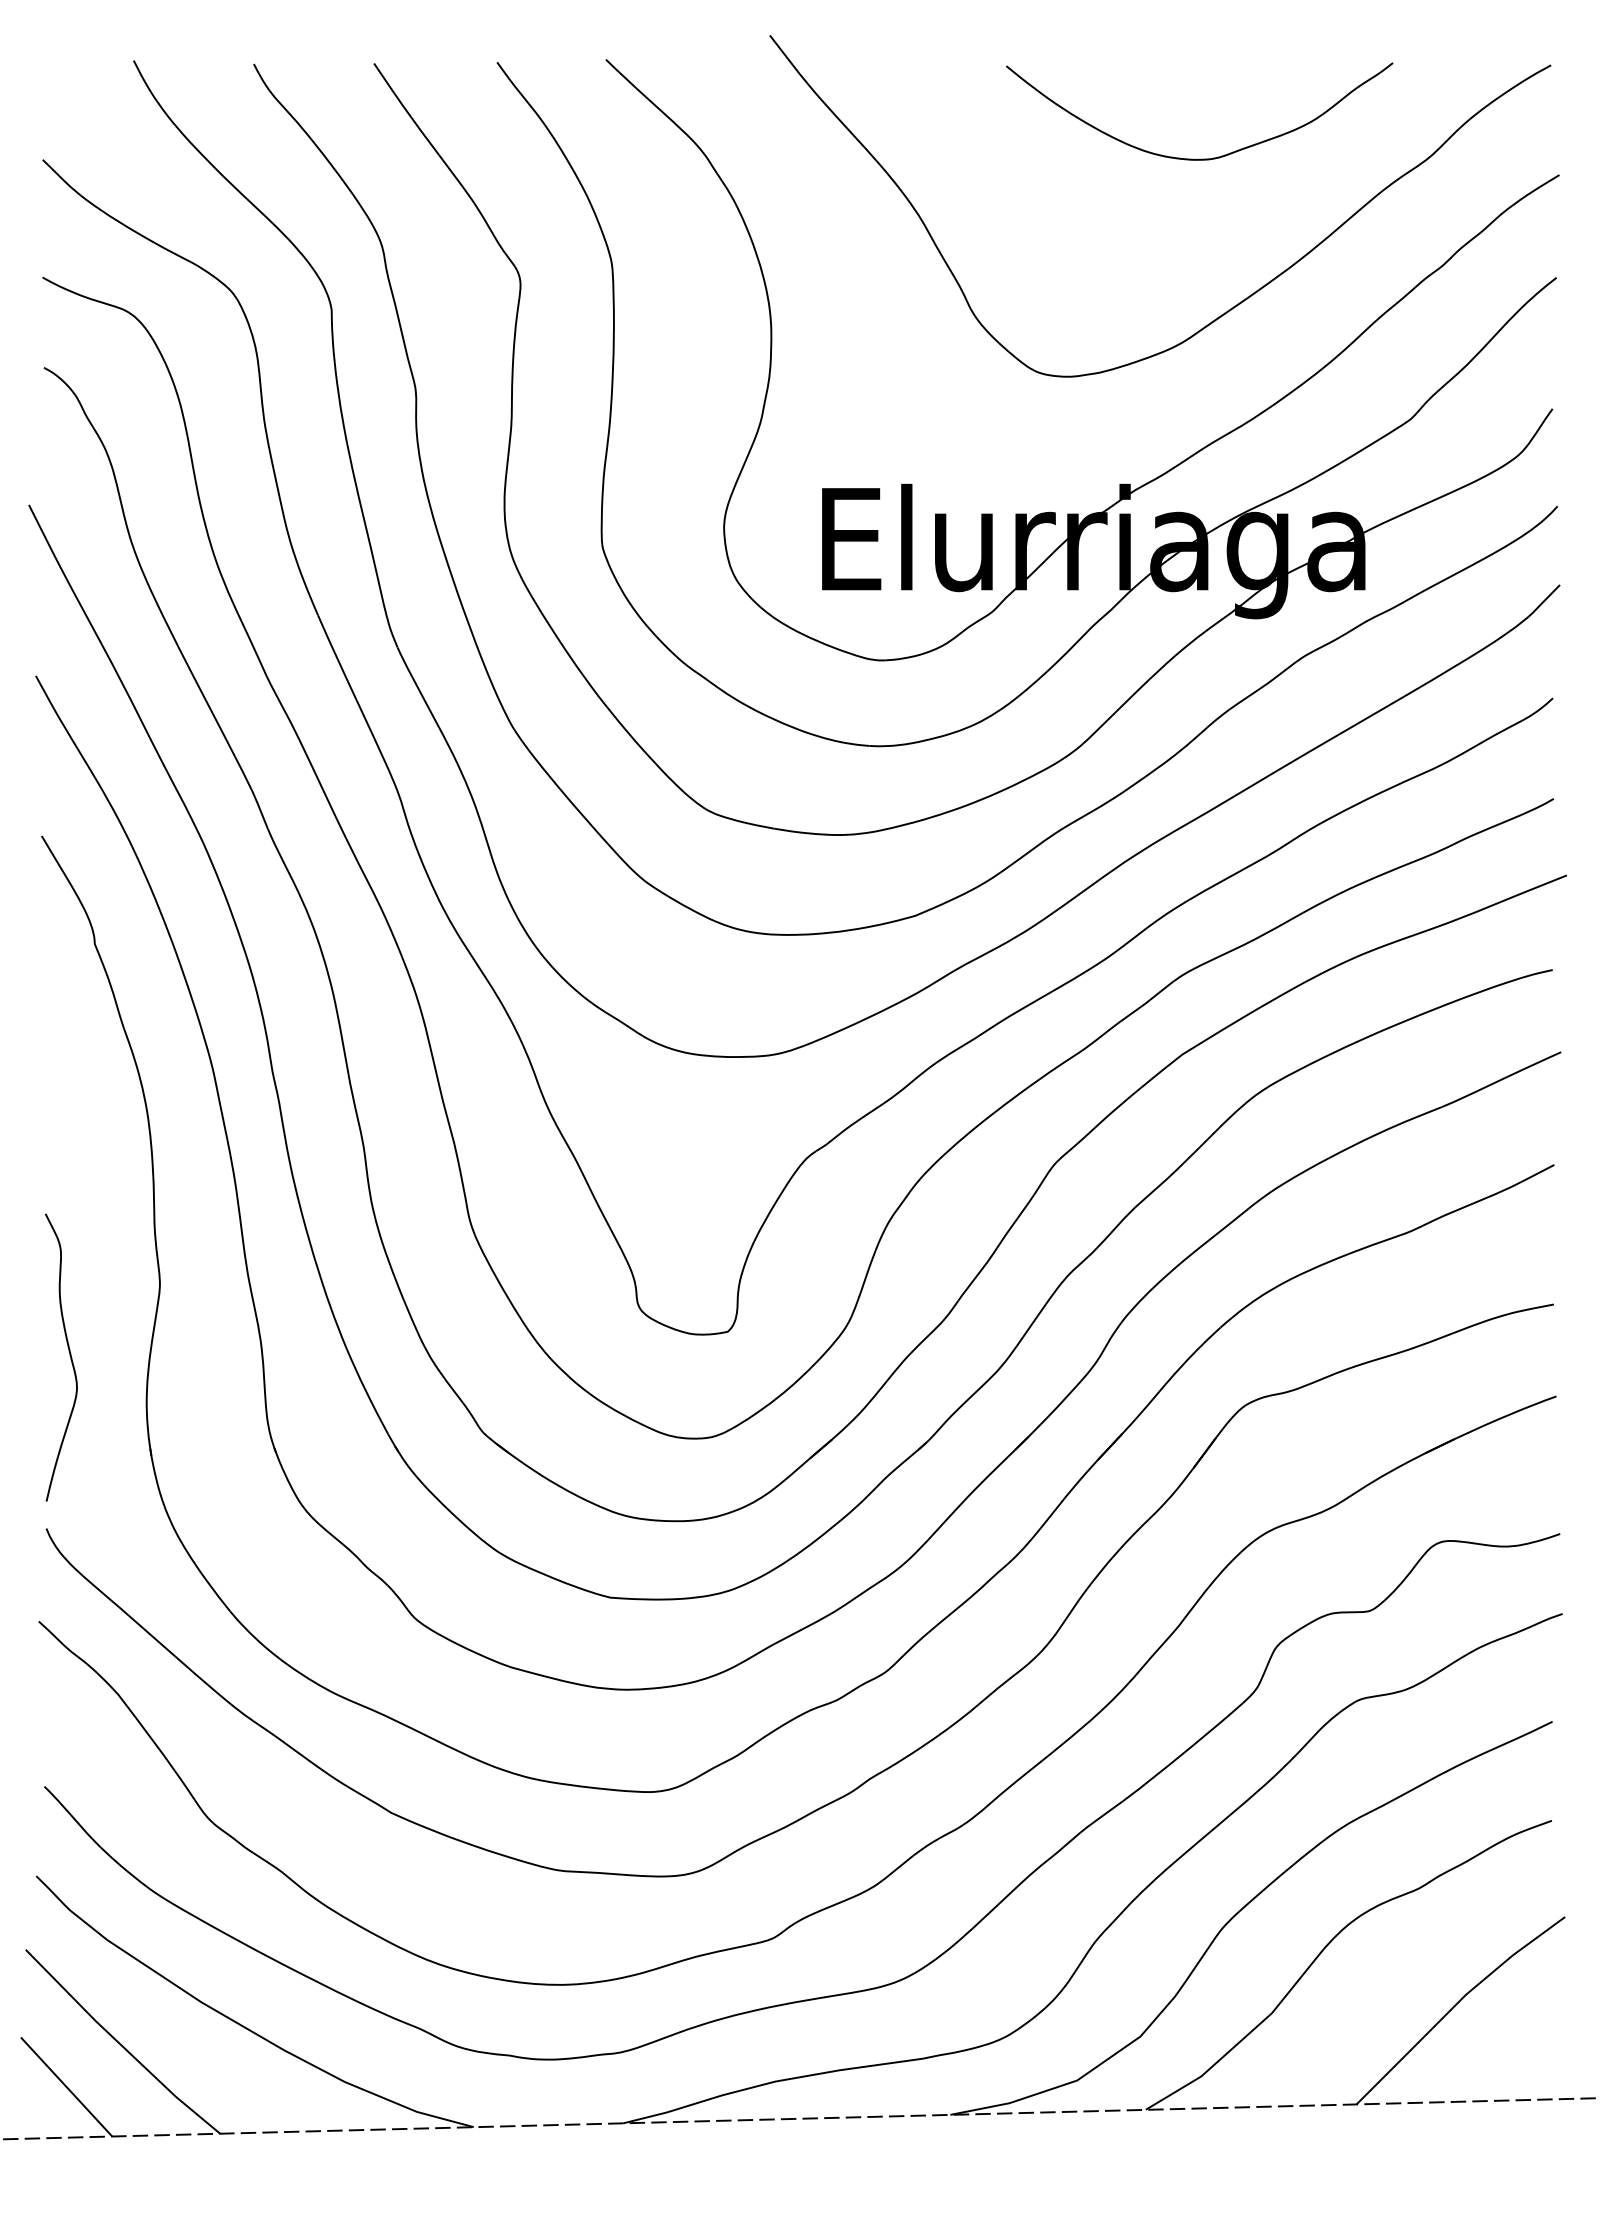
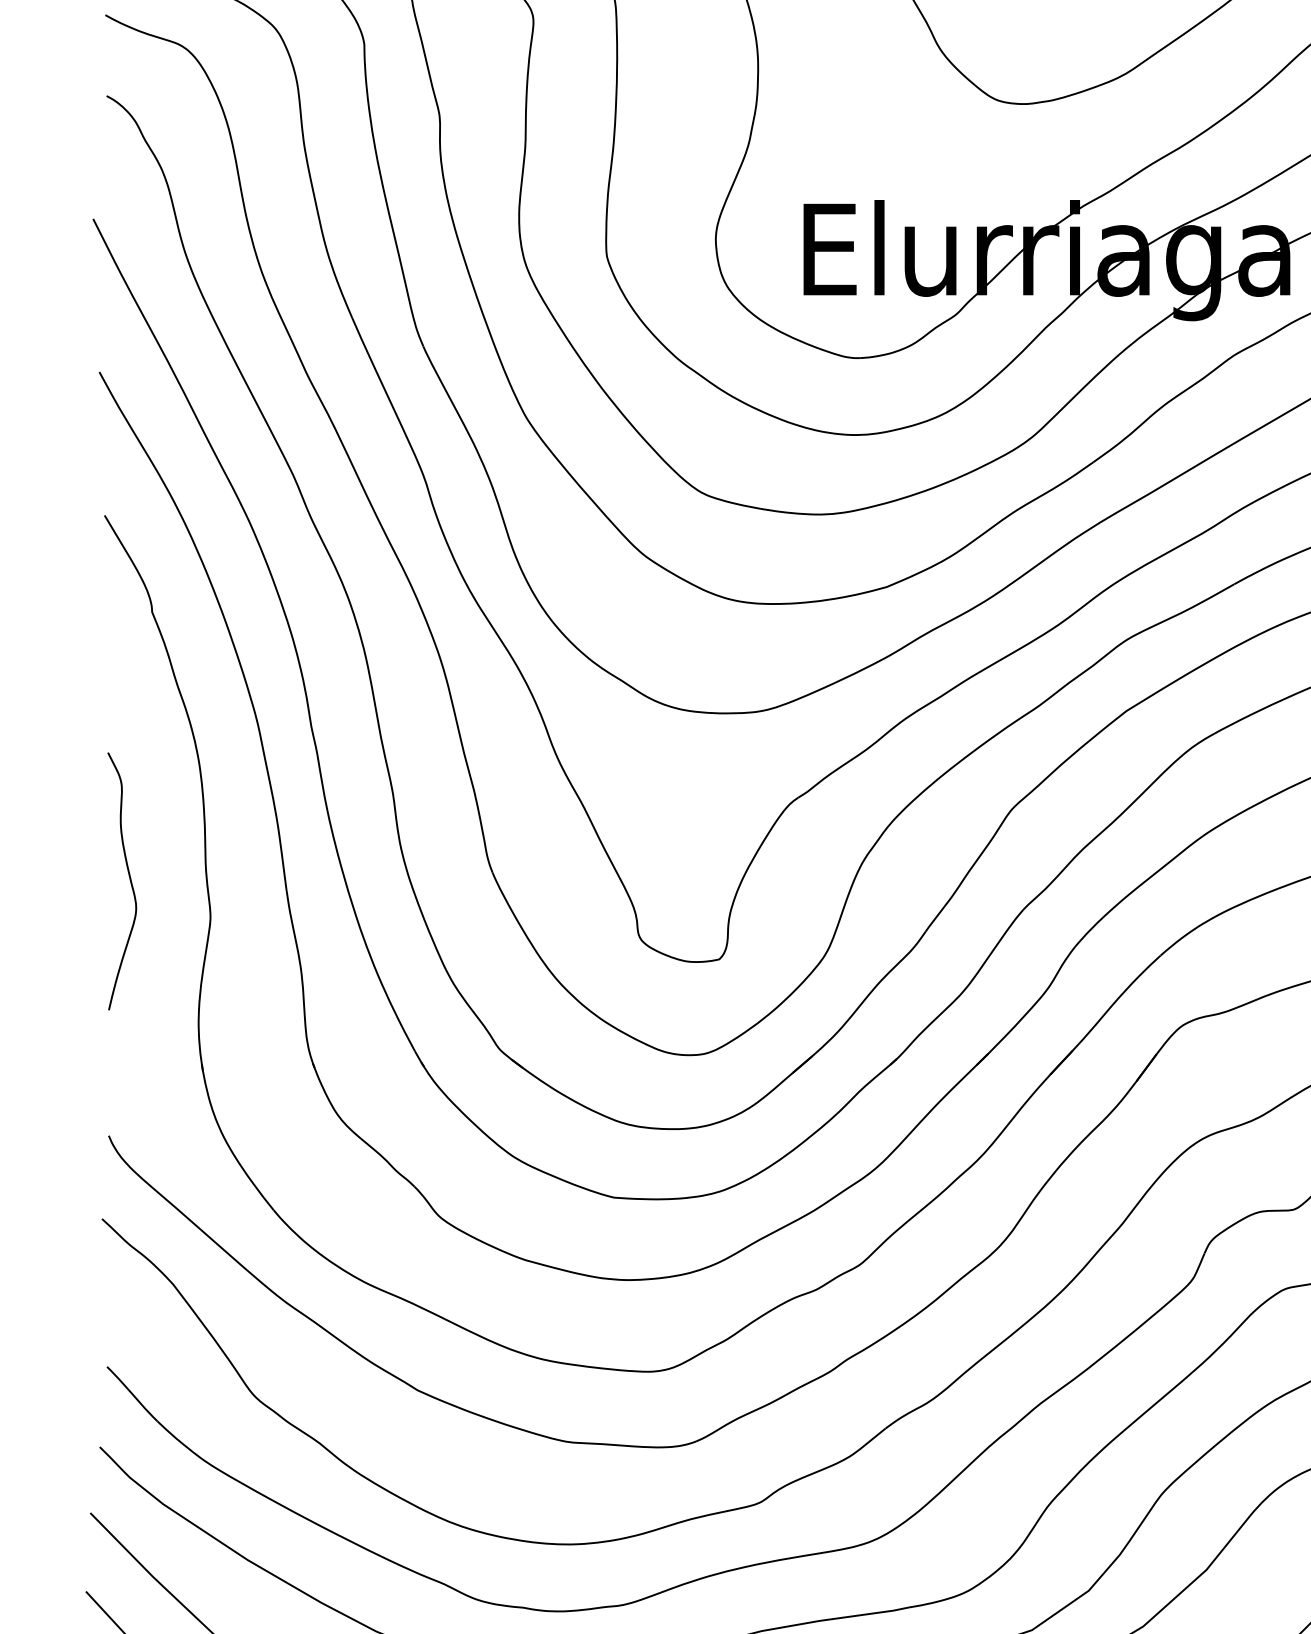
curve: (69, 1355) -> (129, 879), moved

